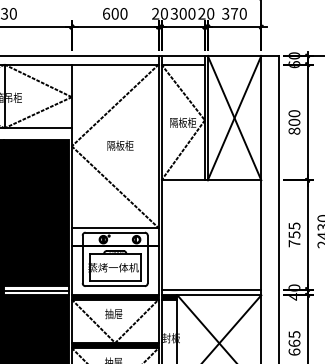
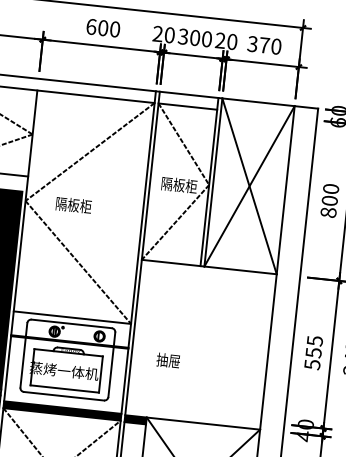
text: (120, 145) -> (73, 204), moved
text: (294, 243) -> (312, 364), 755 -> 555
line: (211, 289) -> (193, 414), removed
text: (113, 314) -> (167, 361), moved

